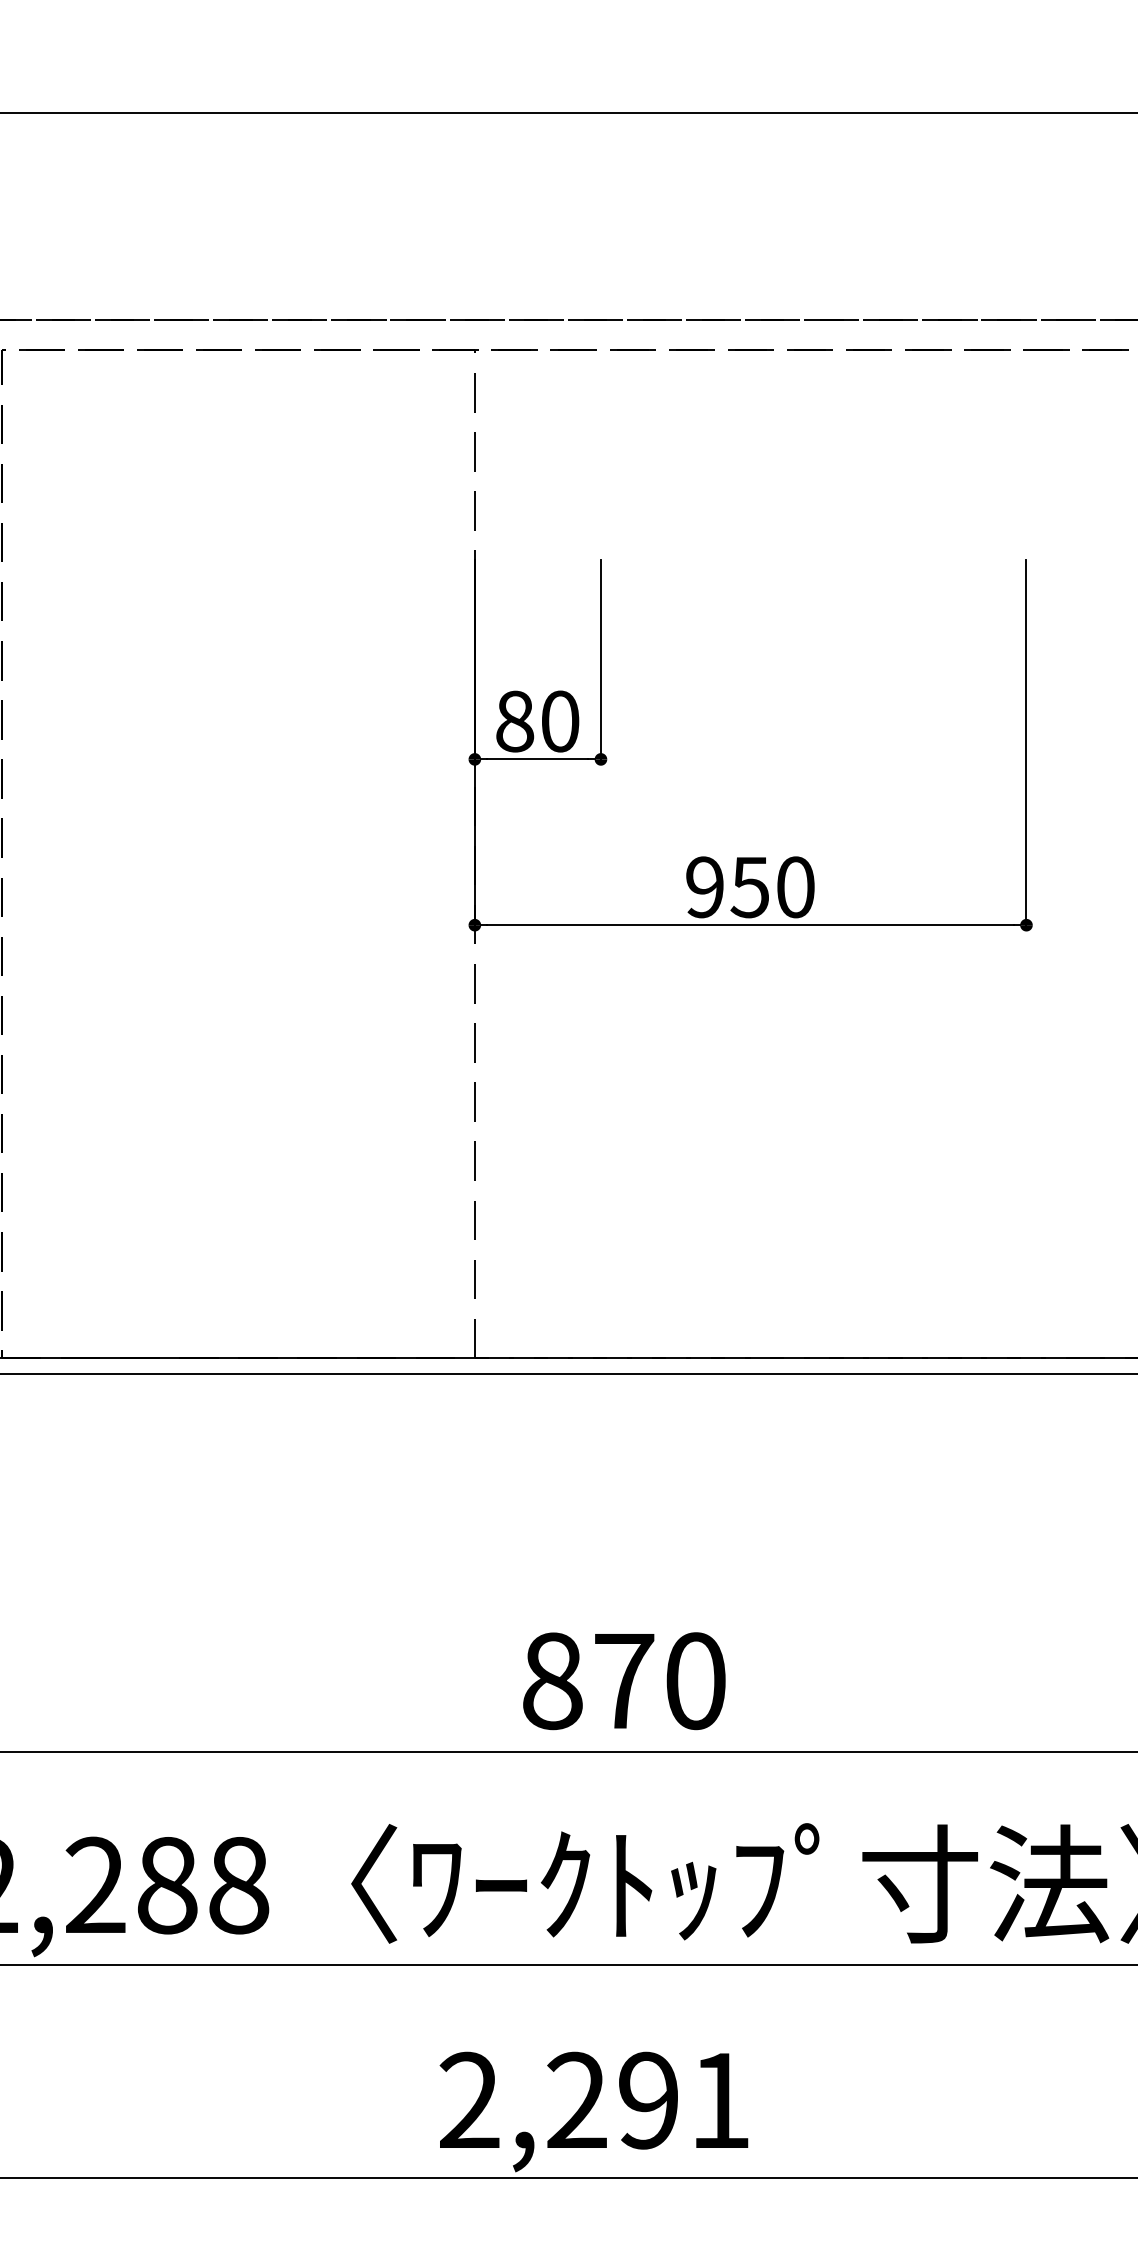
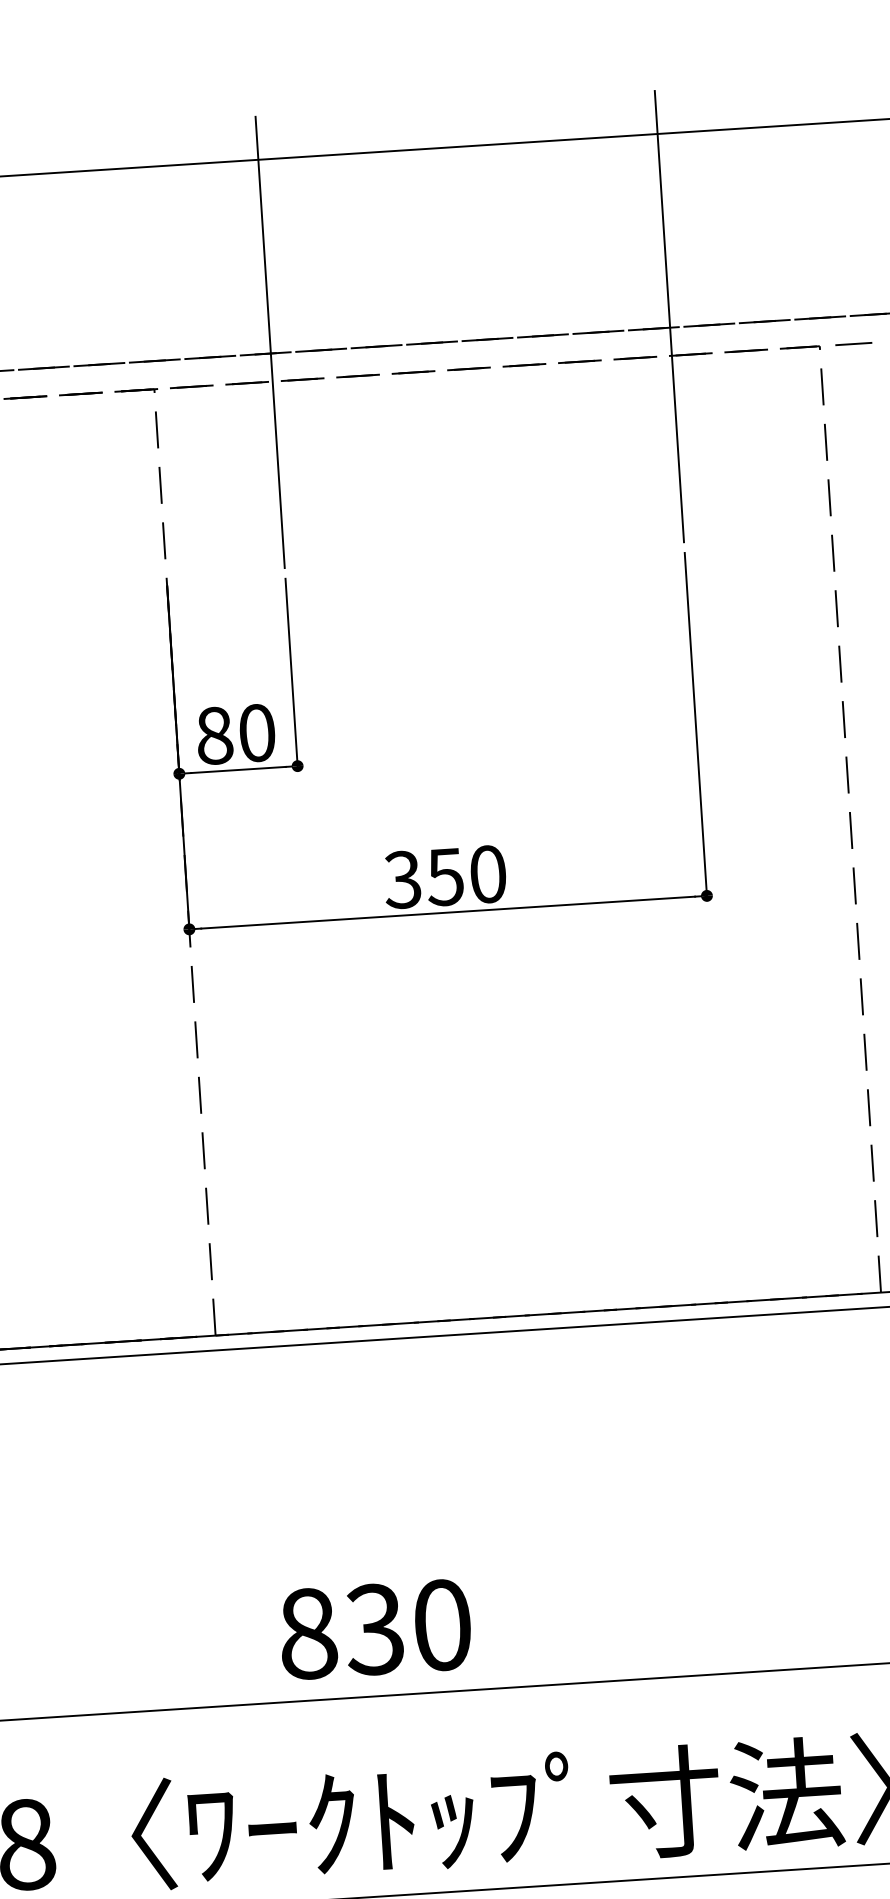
line: (600, 307) -> (269, 342), added
line: (1026, 307) -> (669, 316), added
text: (704, 887) -> (402, 880), 950 -> 350
text: (623, 1681) -> (374, 1629), 870 -> 830

